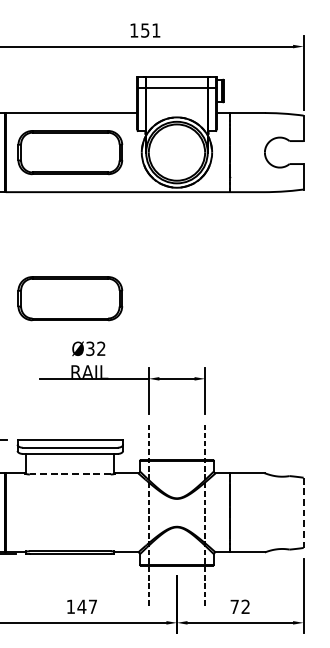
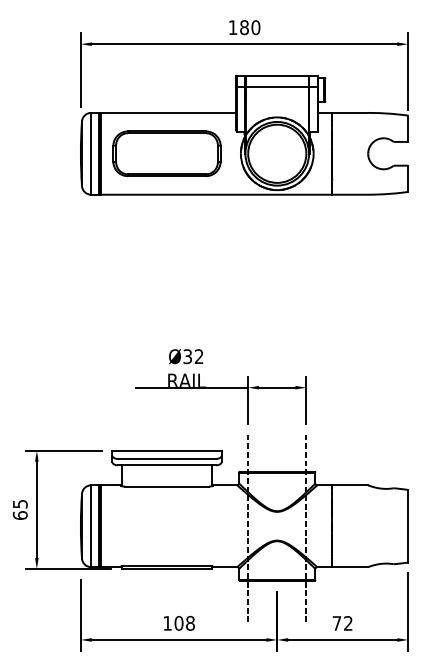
text: (151, 30) -> (250, 27), 151 -> 180
part: (69, 298) -> (166, 304), removed
line: (70, 474) -> (167, 486), dashed -> solid
line: (303, 513) -> (408, 526), dashed -> solid
text: (87, 605) -> (184, 622), 147 -> 108

